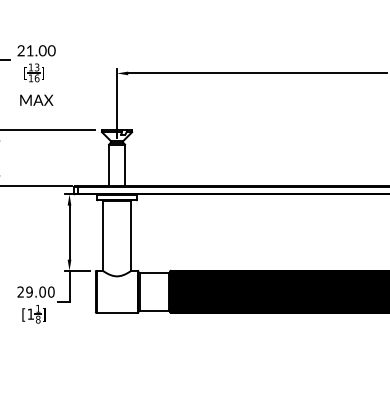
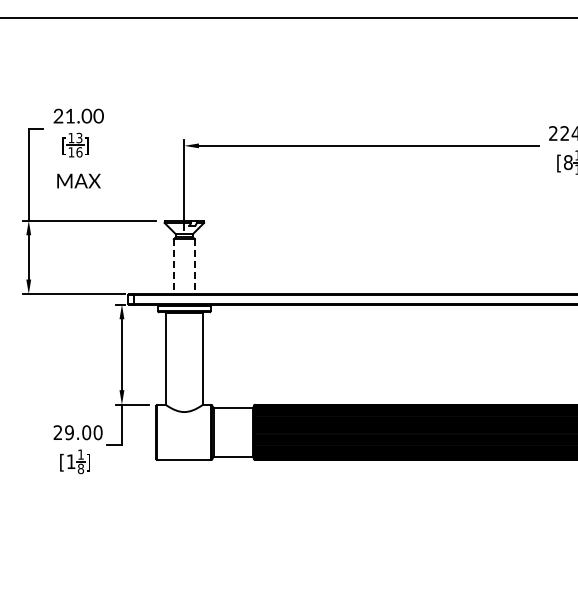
line: (108, 166) -> (173, 267), solid -> dashed
line: (124, 166) -> (194, 267), solid -> dashed

